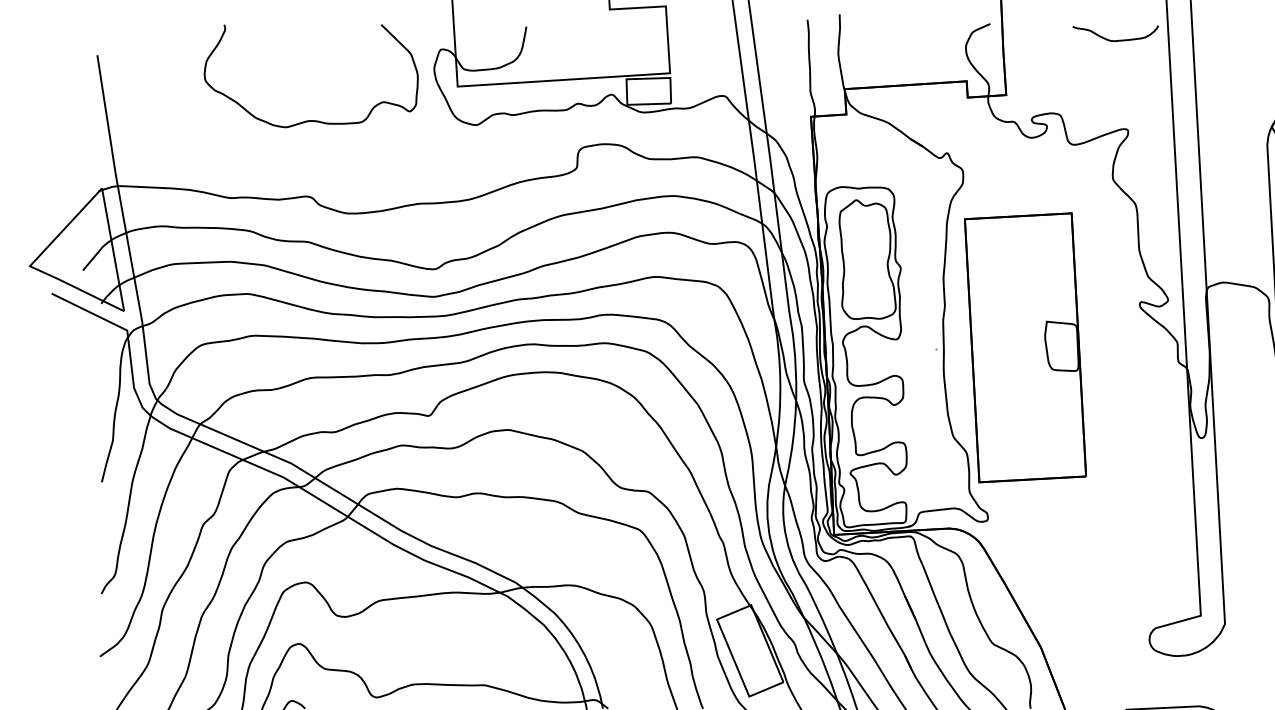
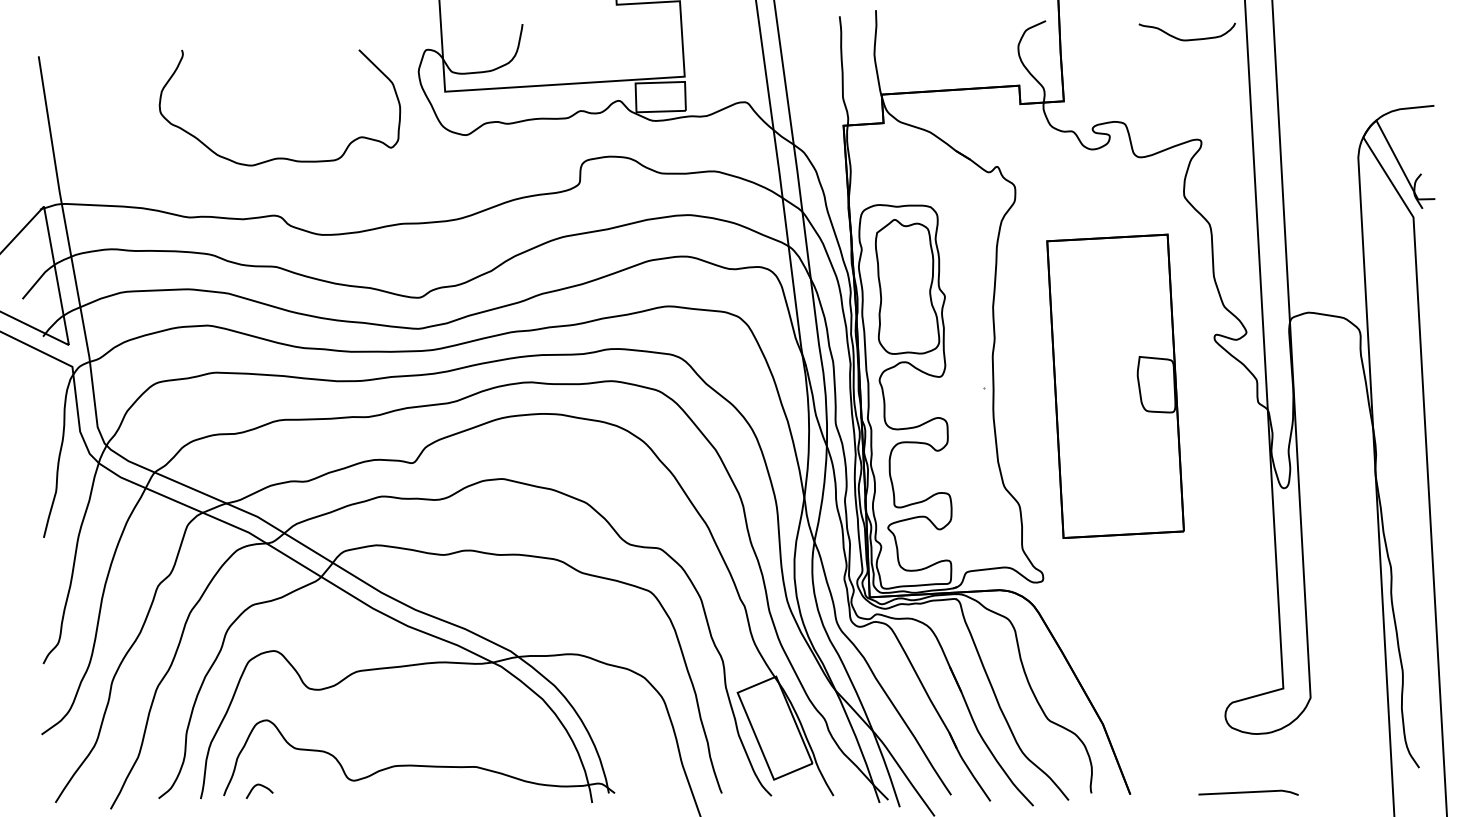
curve: (310, 120) -> (279, 157), moved
part: (1025, 347) -> (1115, 385), moved

